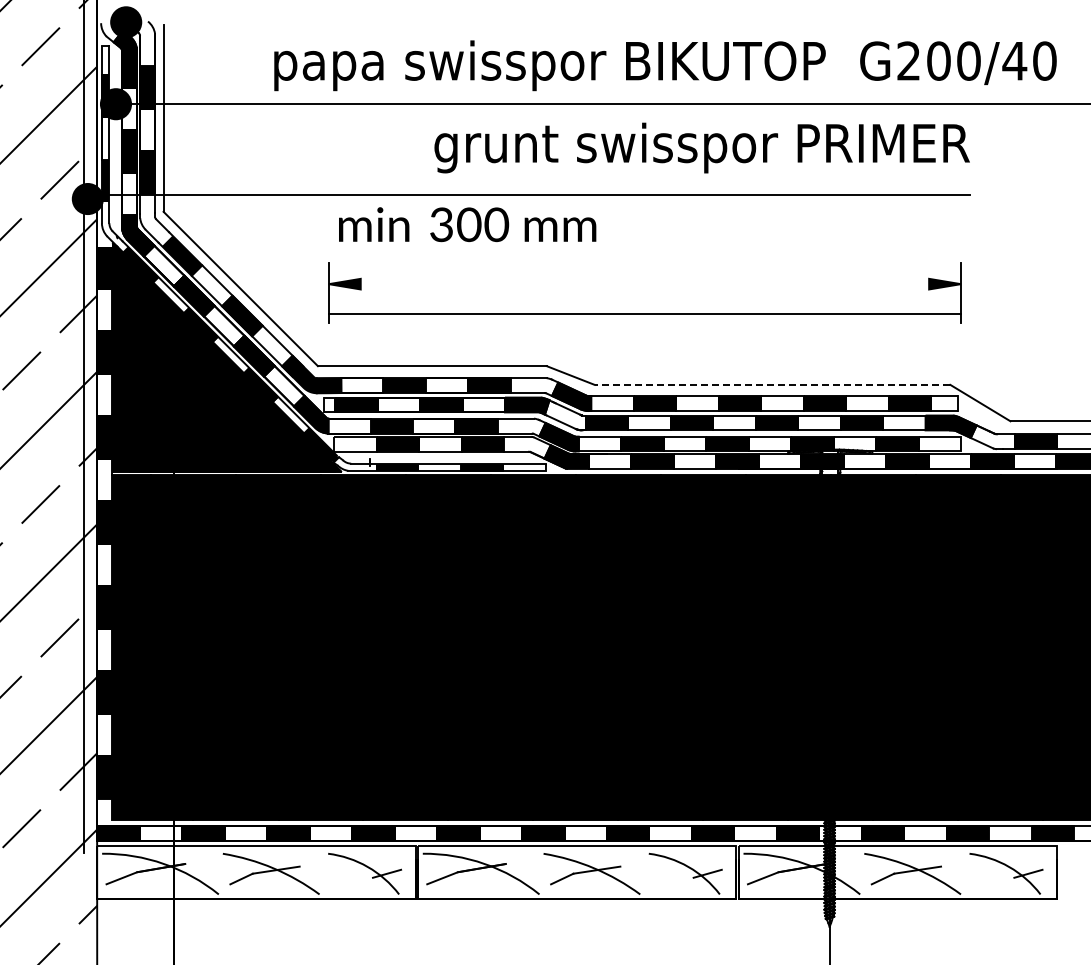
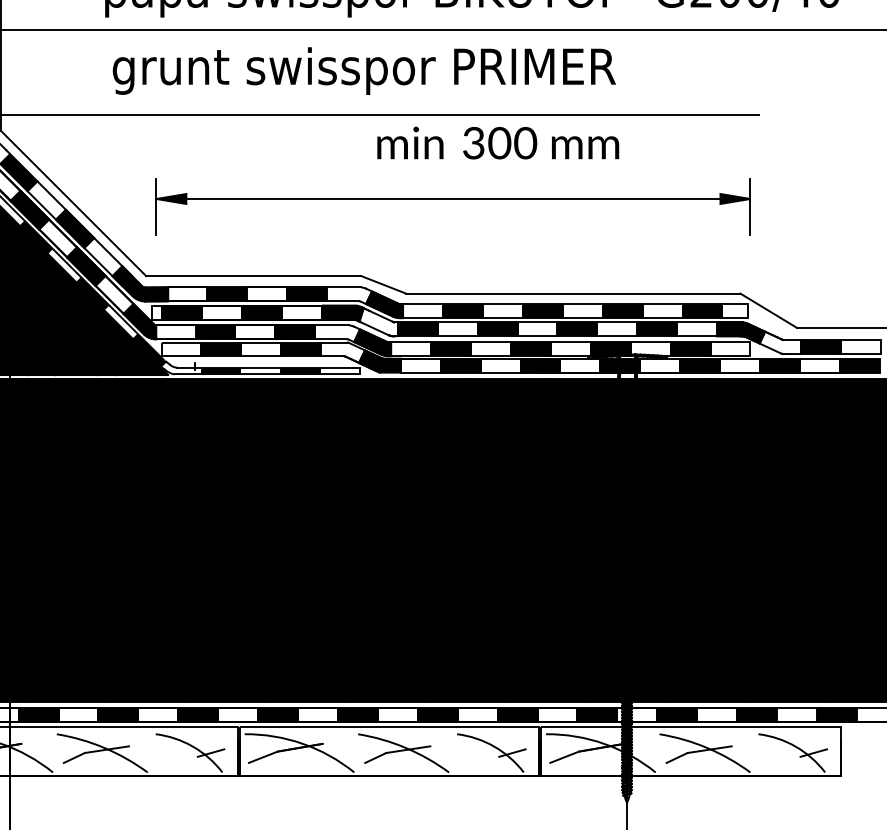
text: (701, 147) -> (363, 70), moved
text: (467, 224) -> (498, 142), moved
line: (644, 314) -> (453, 199), moved
line: (772, 384) -> (573, 293), dashed -> solid

